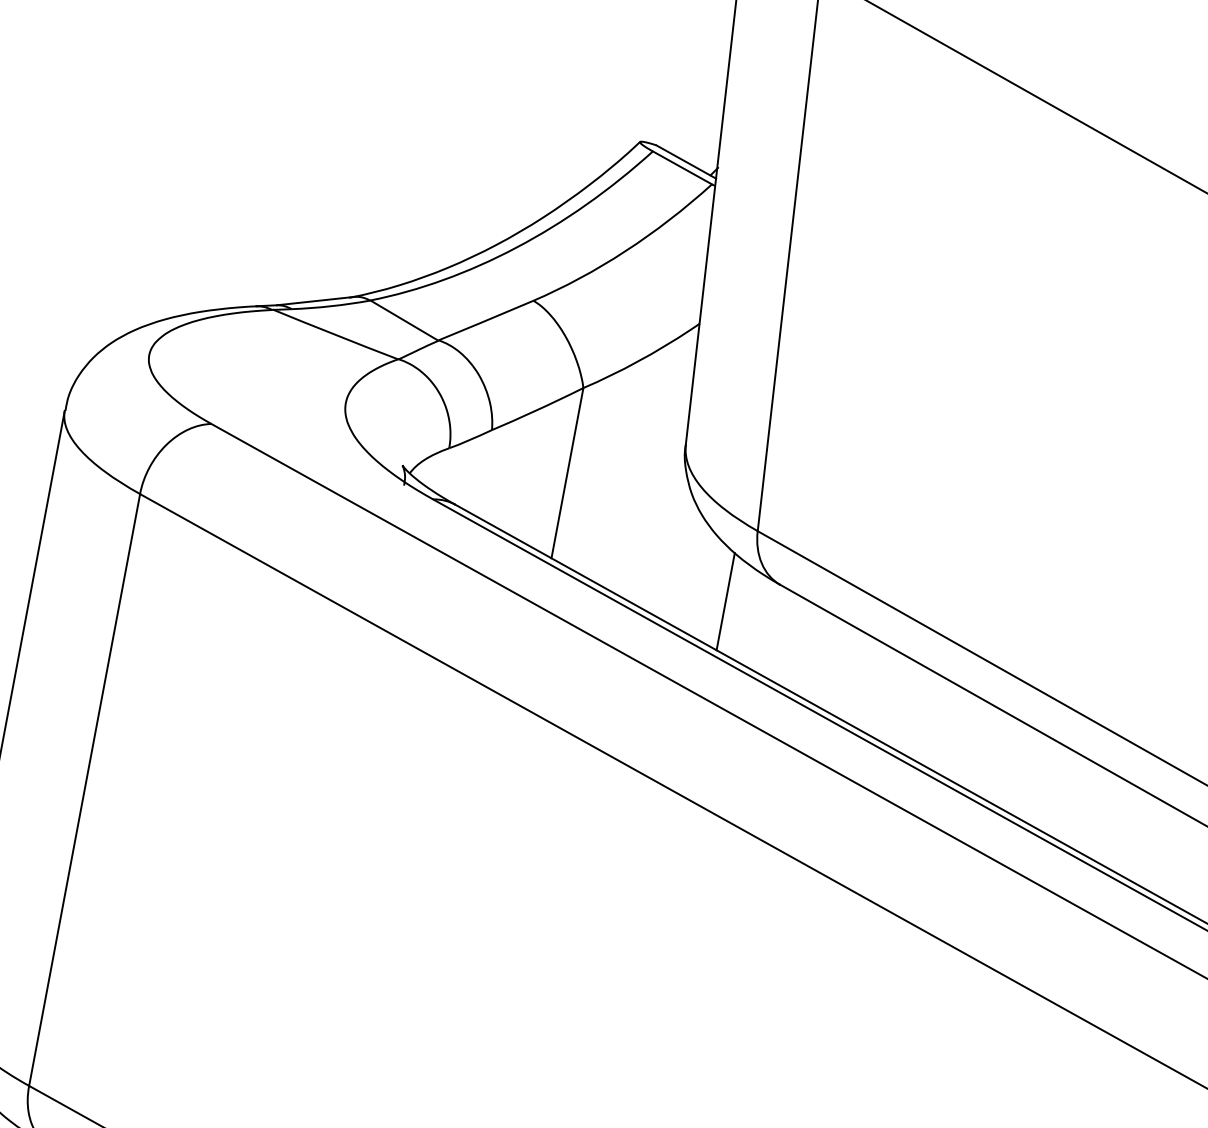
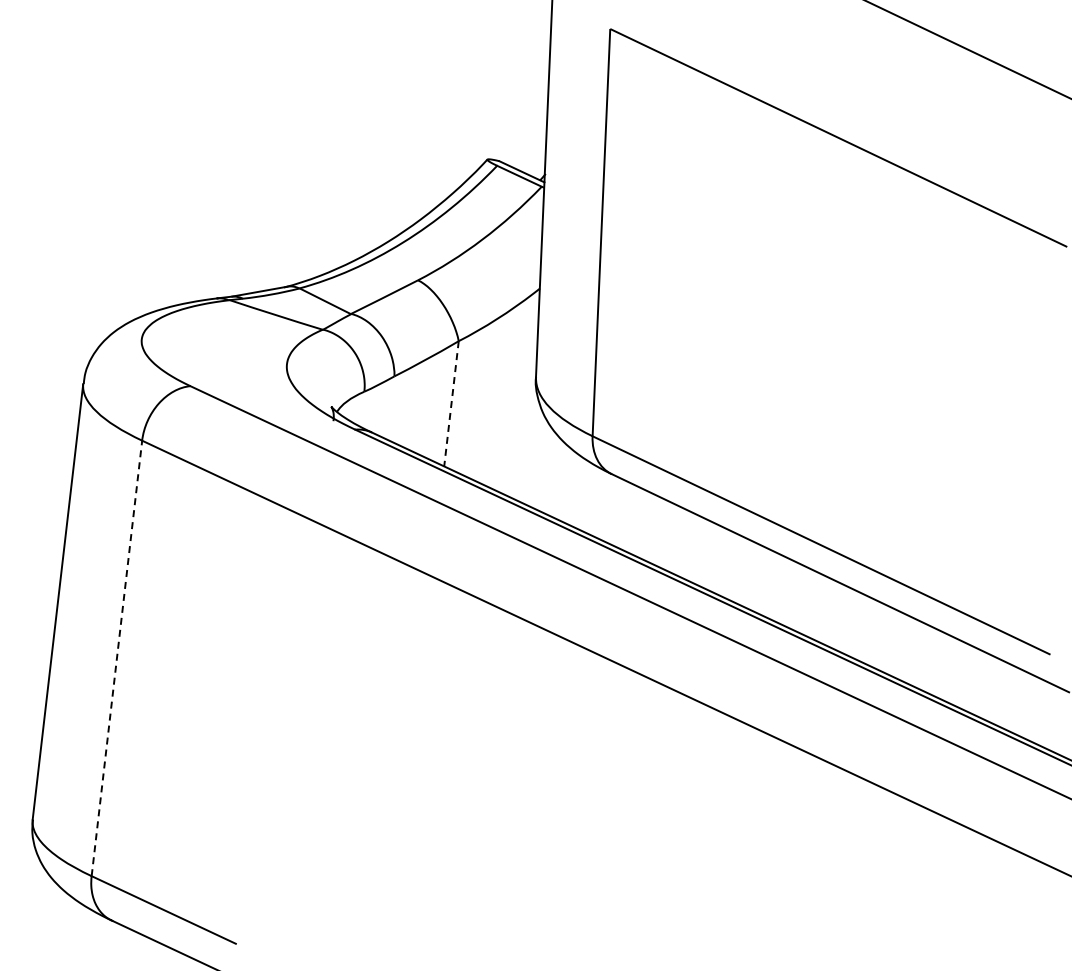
line: (567, 474) -> (451, 404), solid -> dashed
line: (725, 600) -> (572, 488), removed
line: (85, 788) -> (117, 657), solid -> dashed

